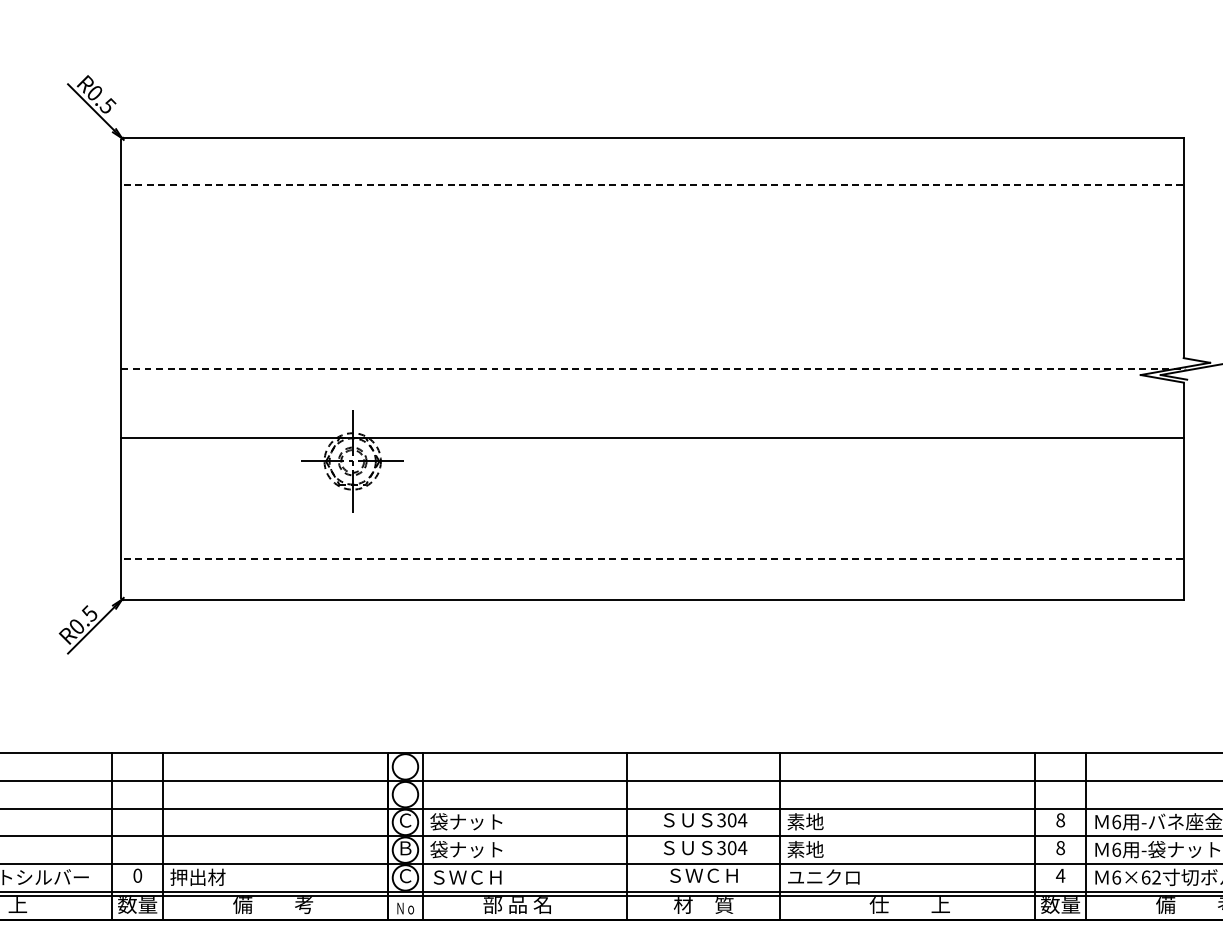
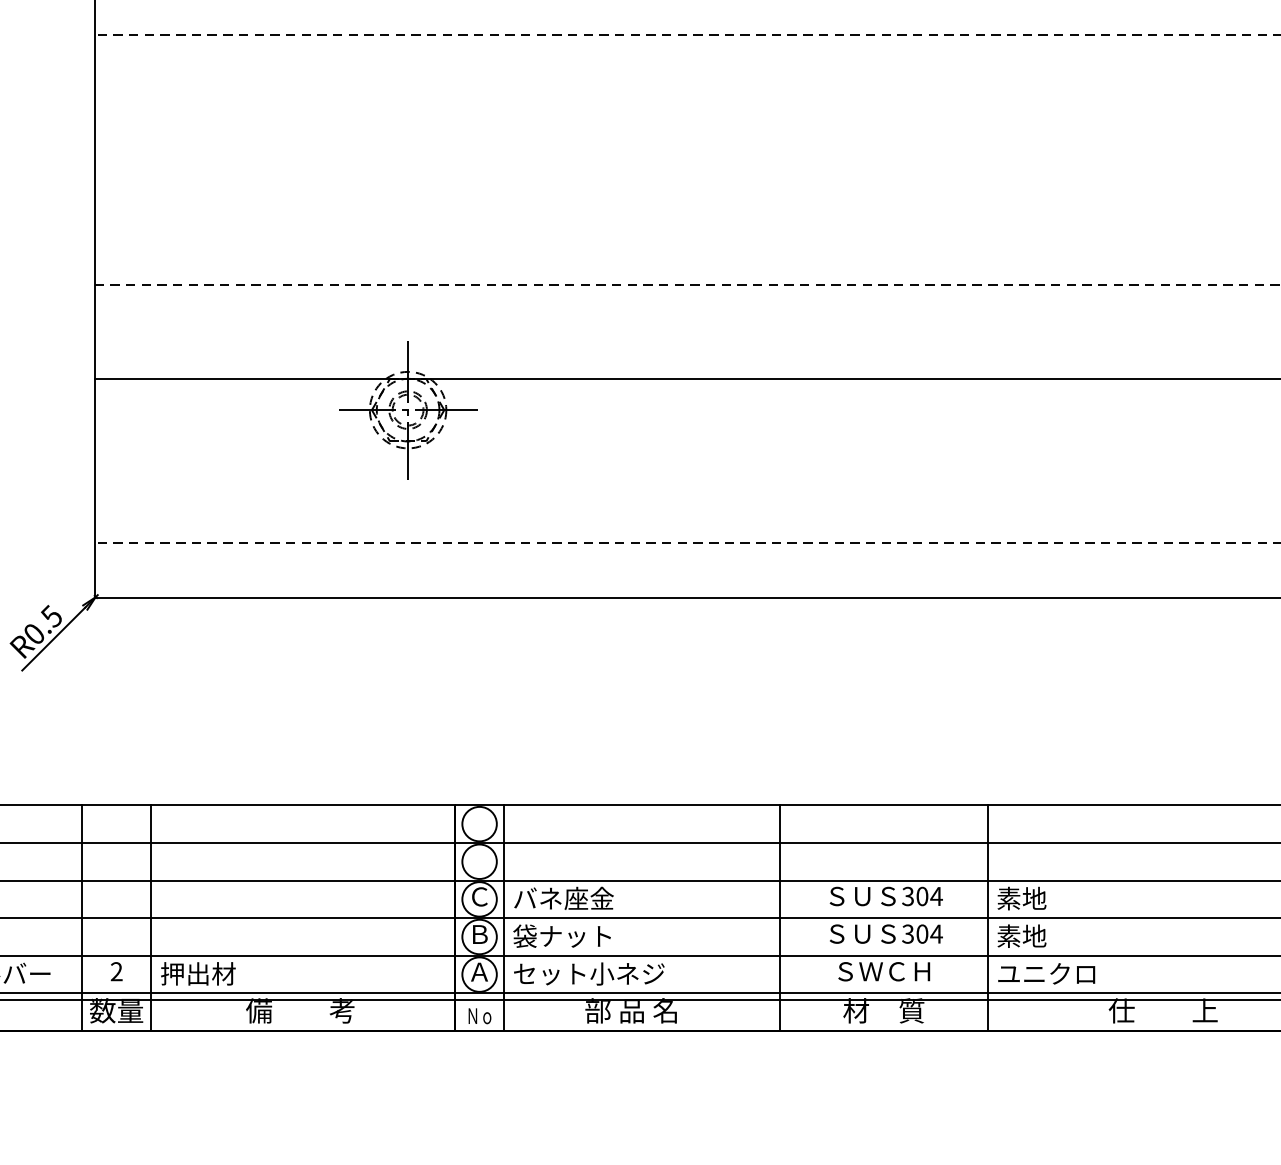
text: (467, 821) -> (563, 898), 袋ナット -> バネ座金
text: (137, 875) -> (116, 971), 0 -> 2
text: (405, 876) -> (479, 972), Ｃ -> Ａ
text: (486, 877) -> (589, 974), ＳＷＣＨ -> セット小ネジ

